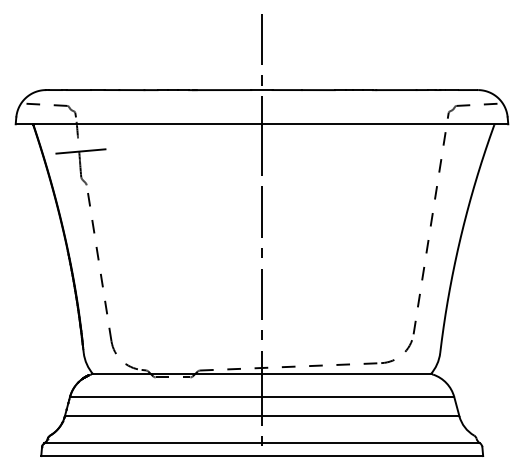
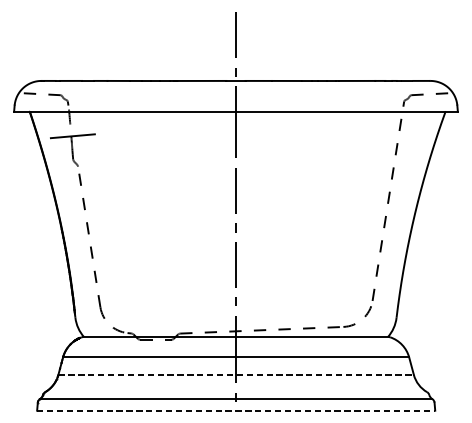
line: (262, 416) -> (236, 375), solid -> dashed
line: (262, 456) -> (236, 411), solid -> dashed

